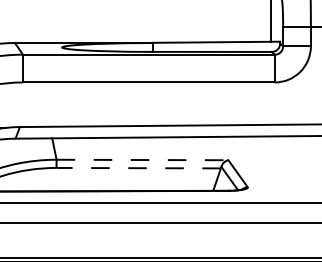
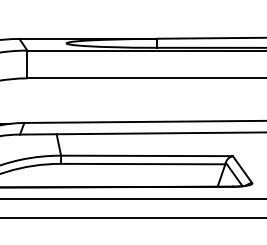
line: (142, 160) -> (146, 156), dashed -> solid
line: (138, 168) -> (142, 164), dashed -> solid

